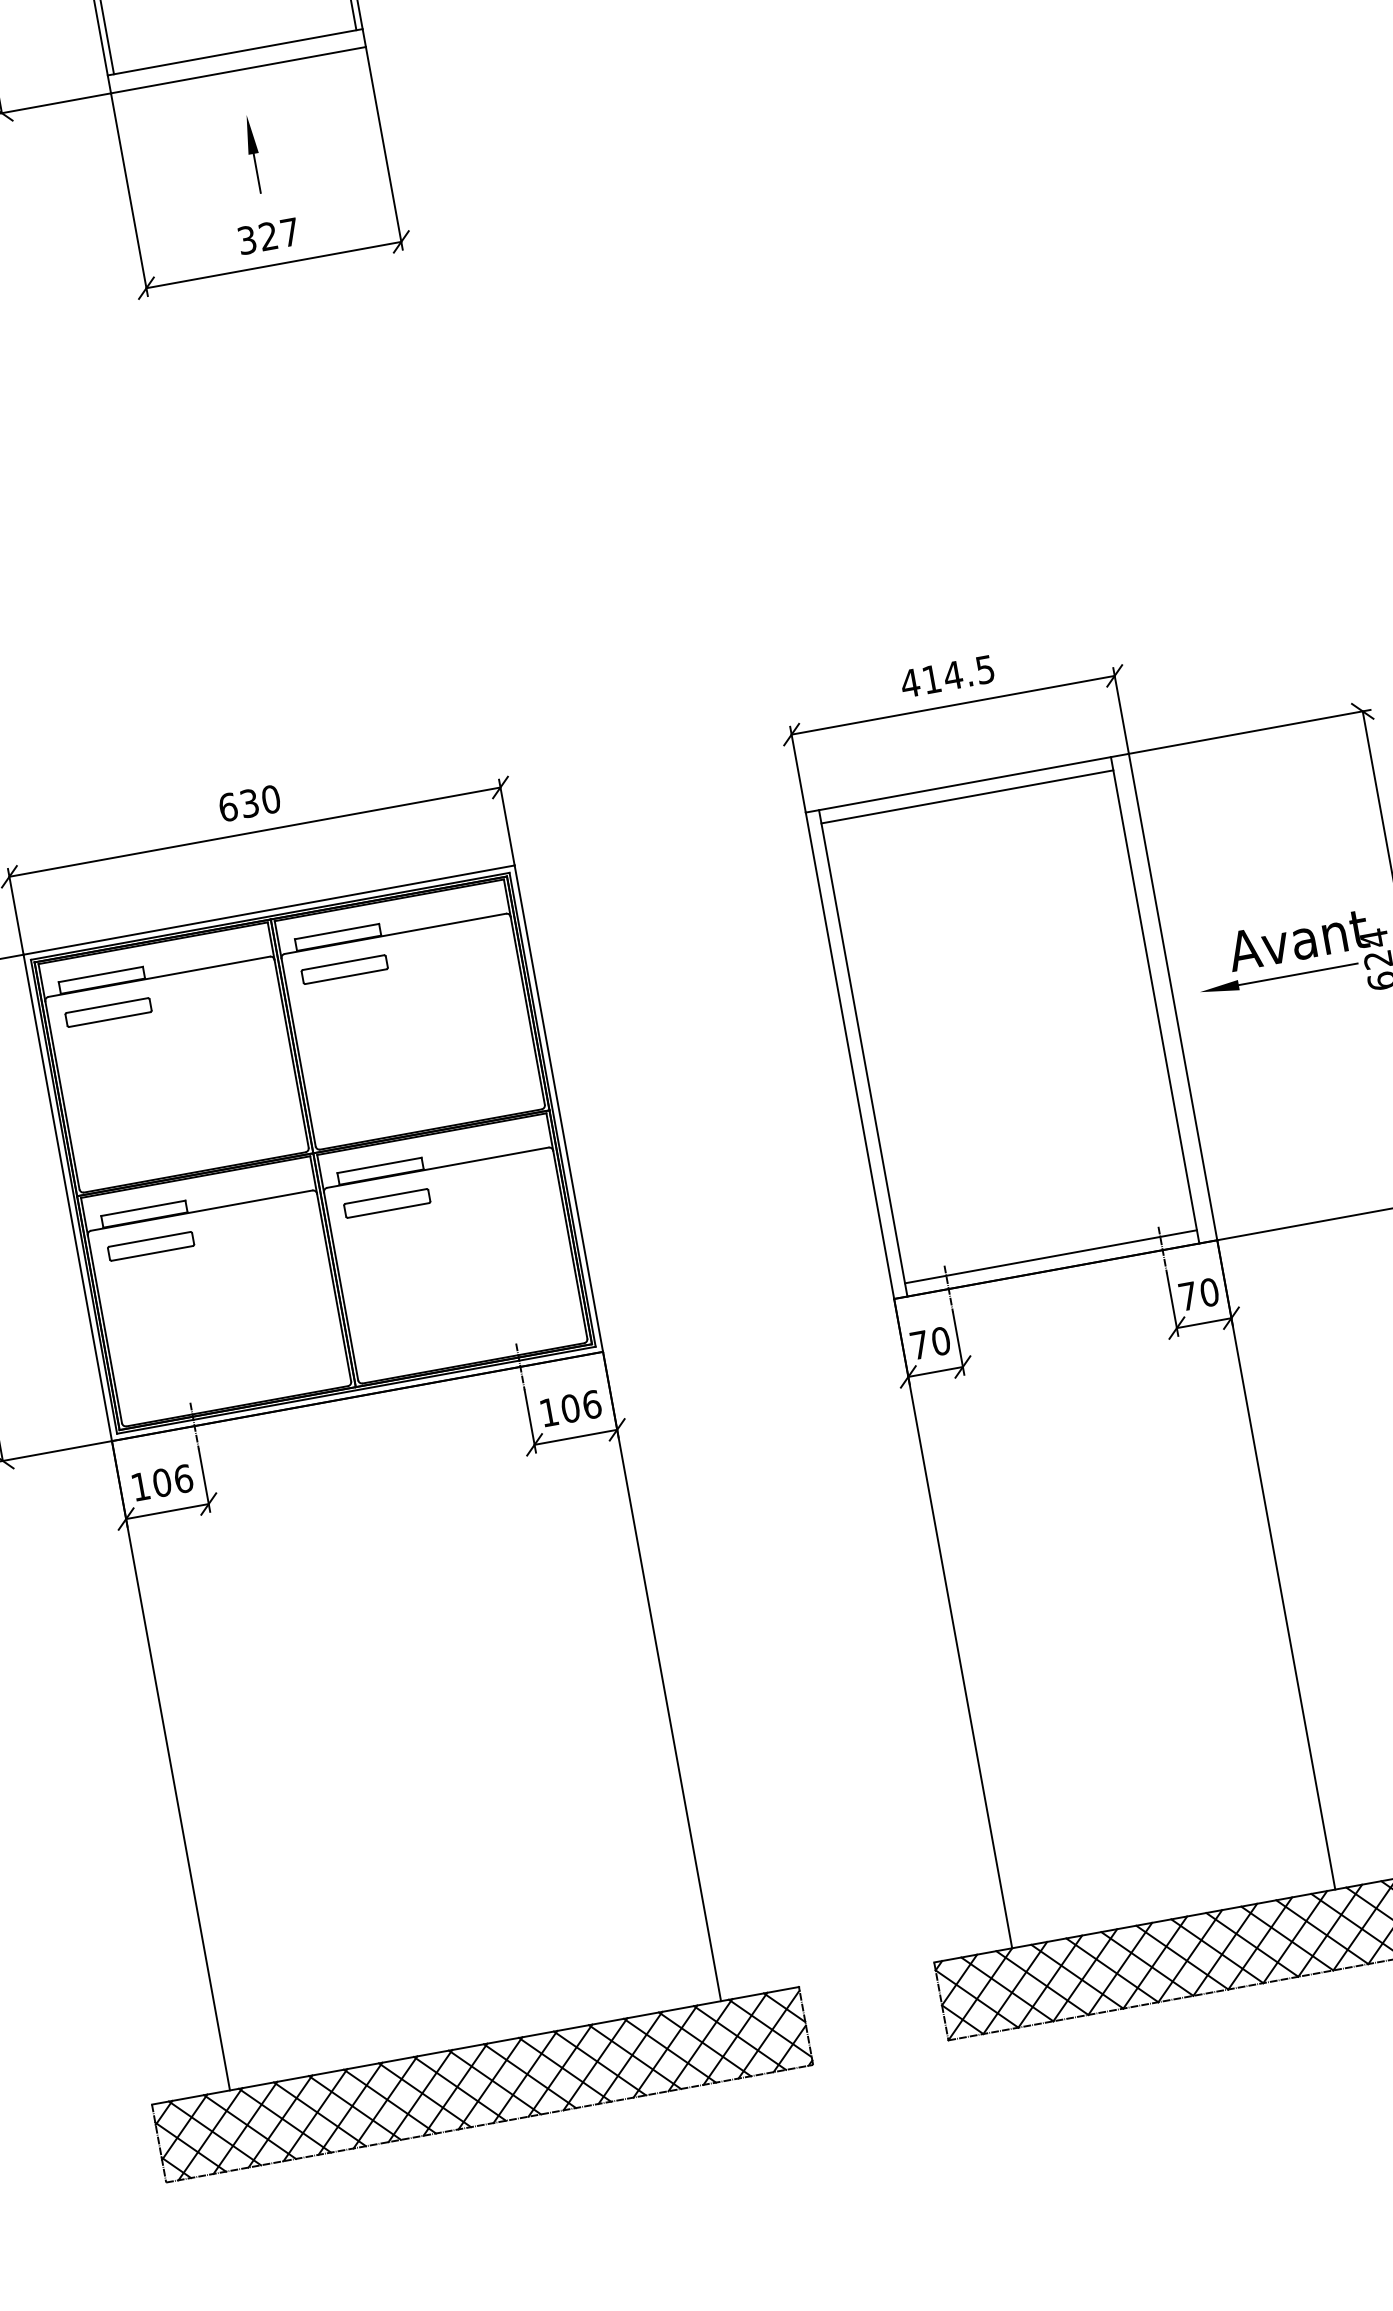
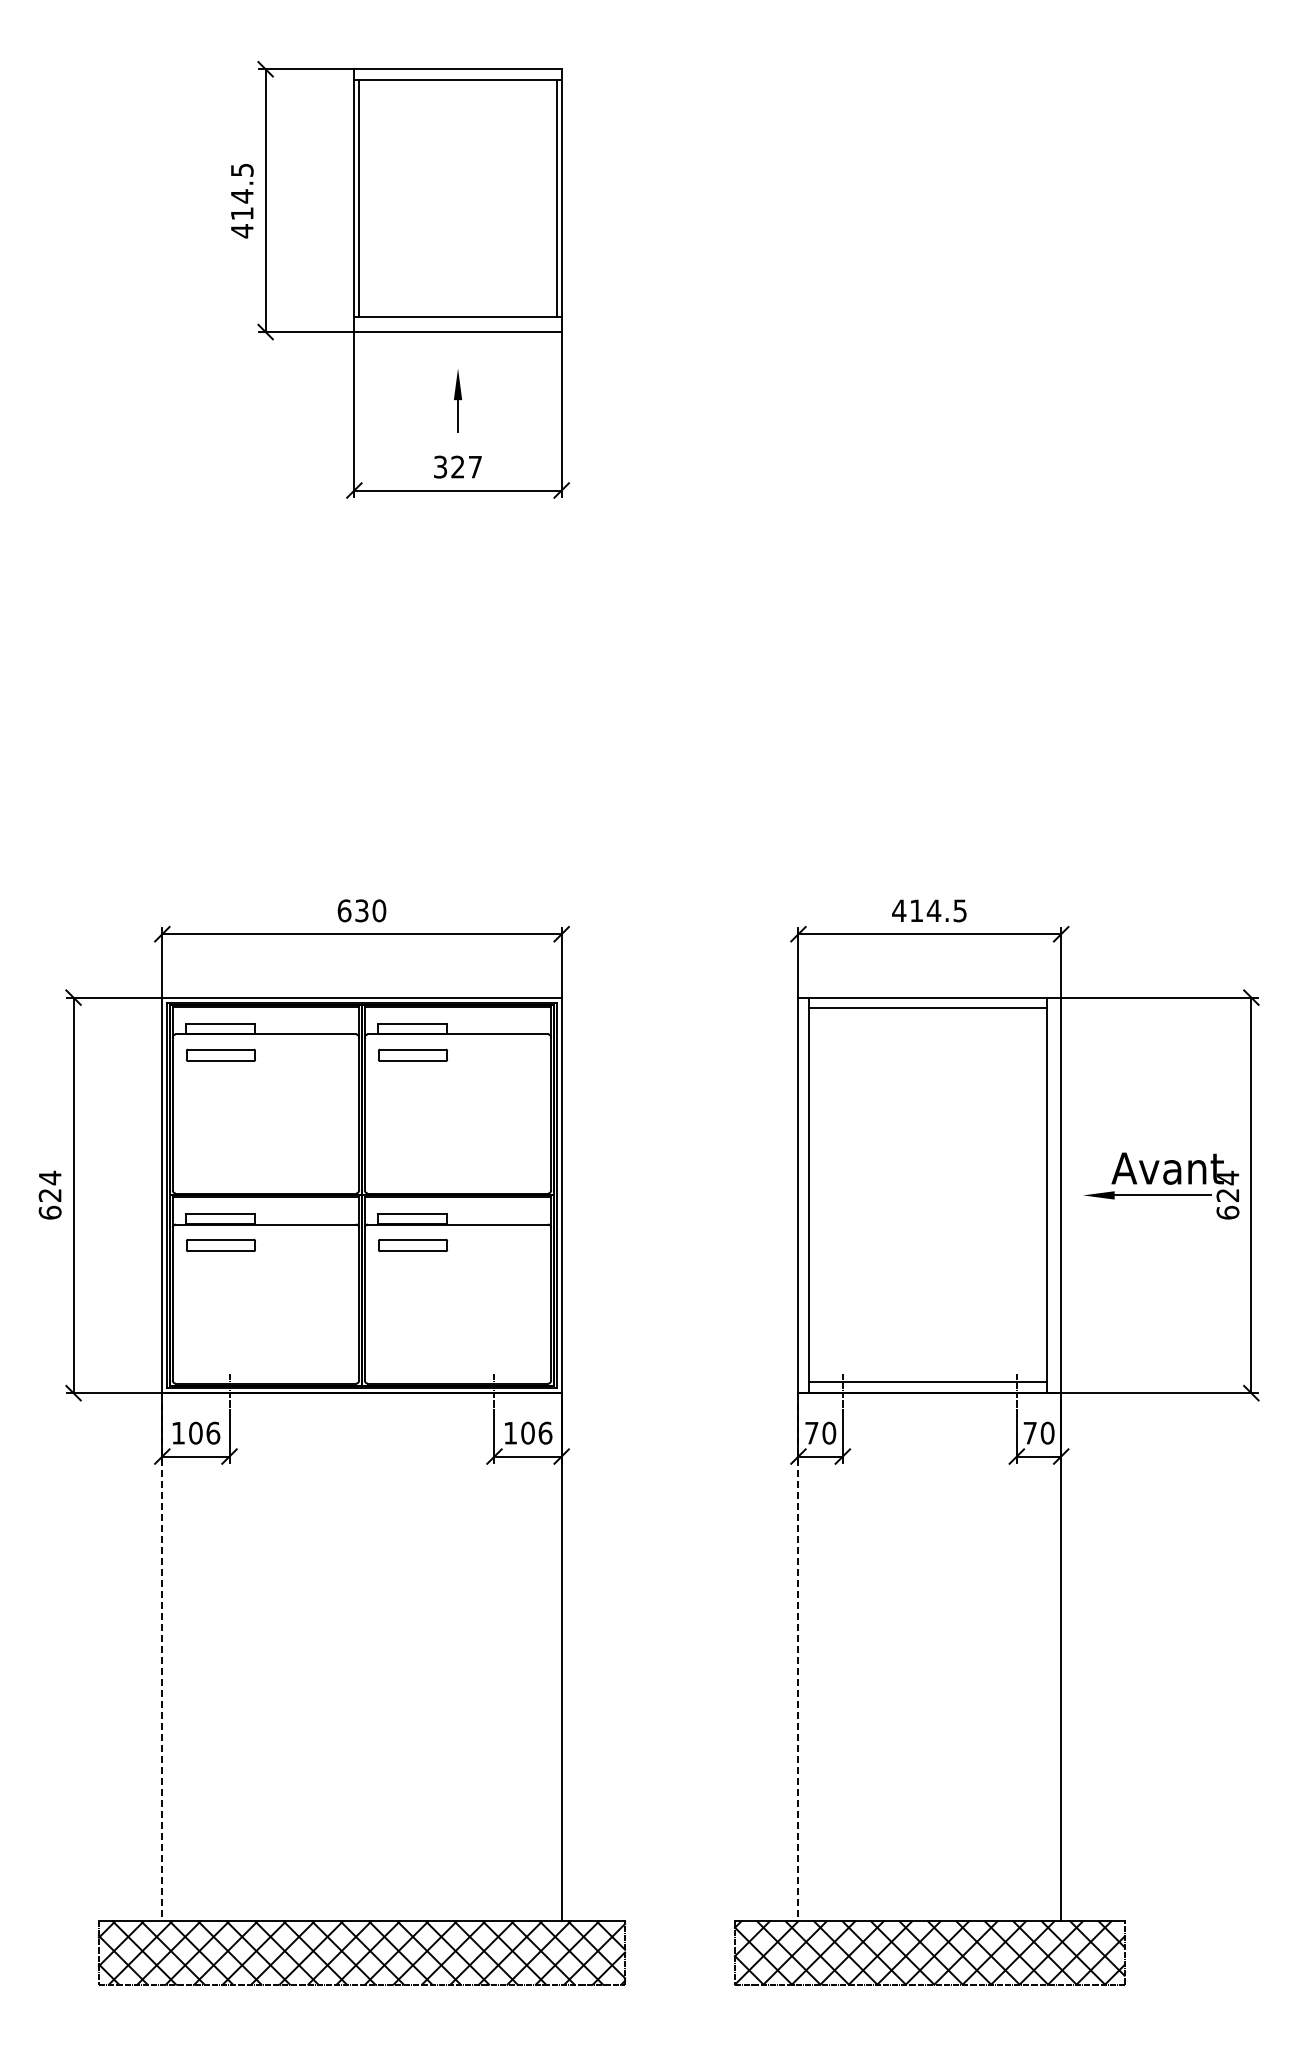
line: (953, 1623) -> (798, 1657), solid -> dashed
line: (171, 1766) -> (162, 1657), solid -> dashed

